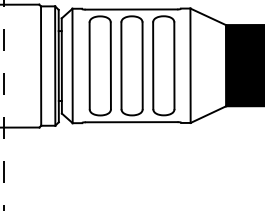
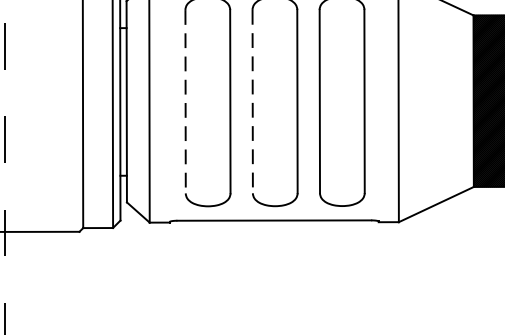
line: (89, 66) -> (185, 102), solid -> dashed
line: (121, 66) -> (252, 102), solid -> dashed

